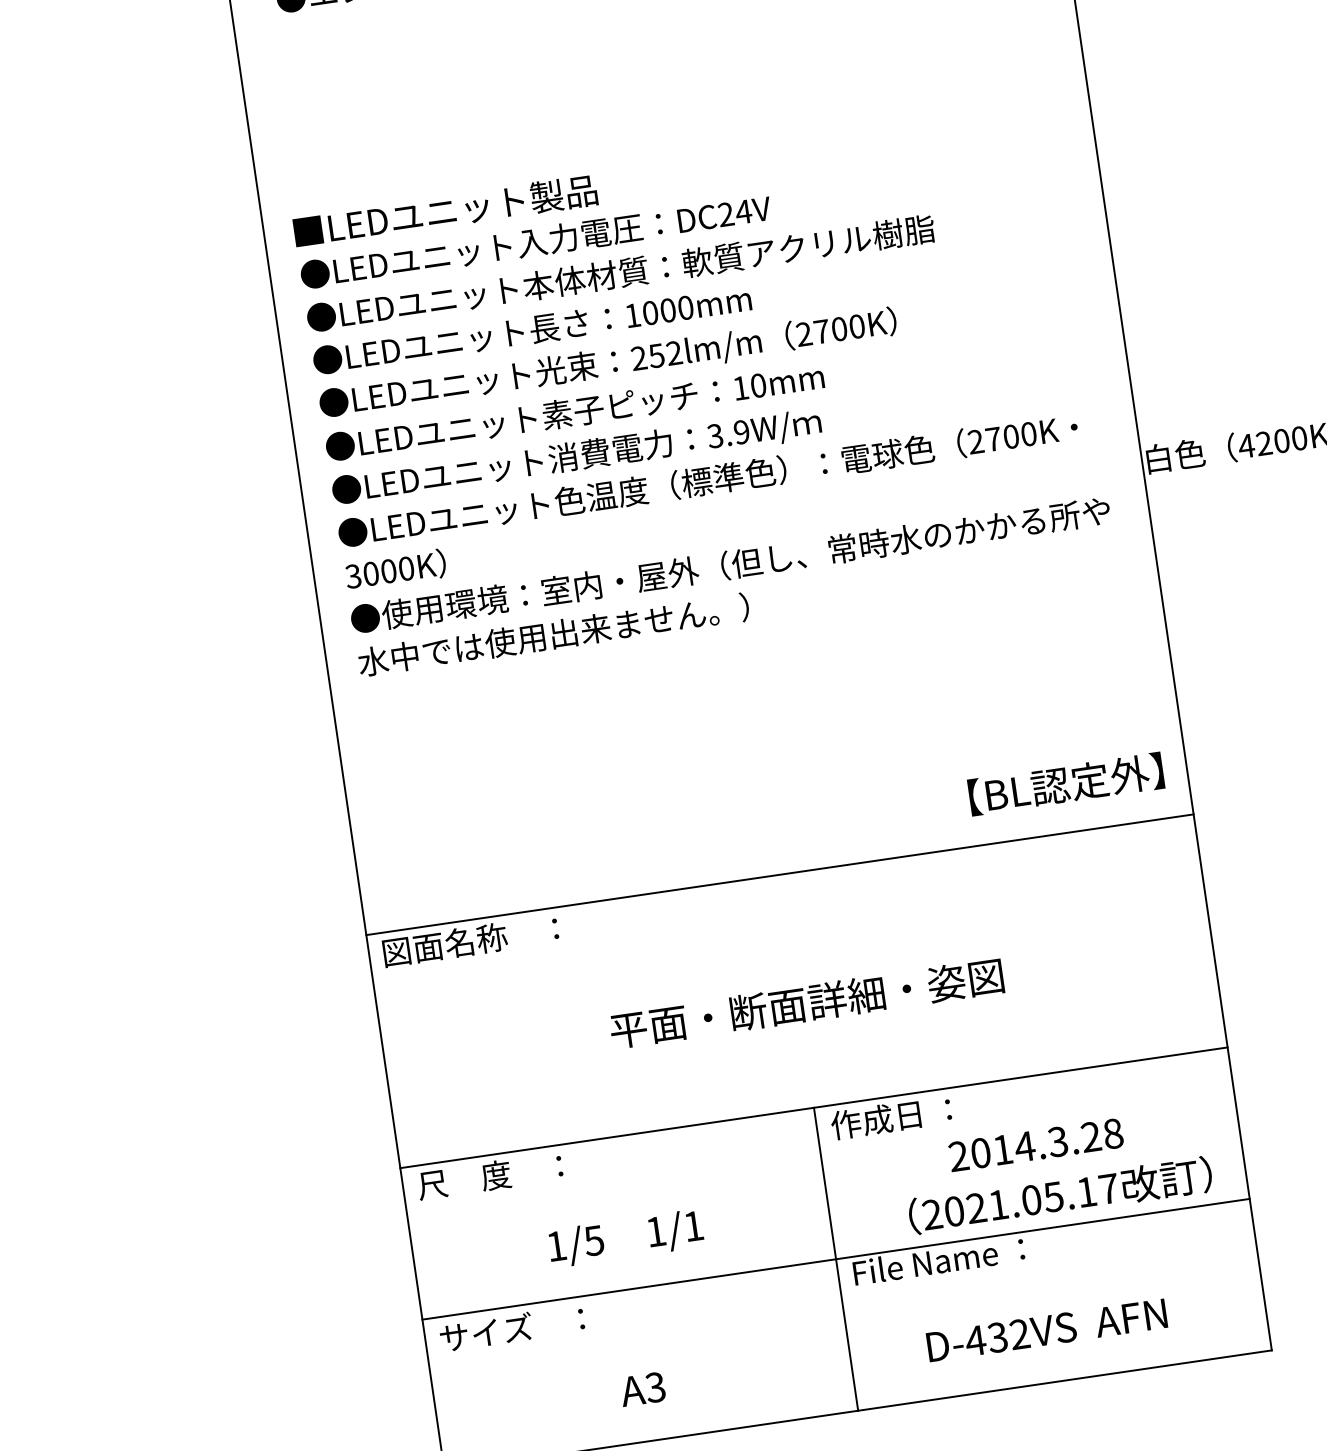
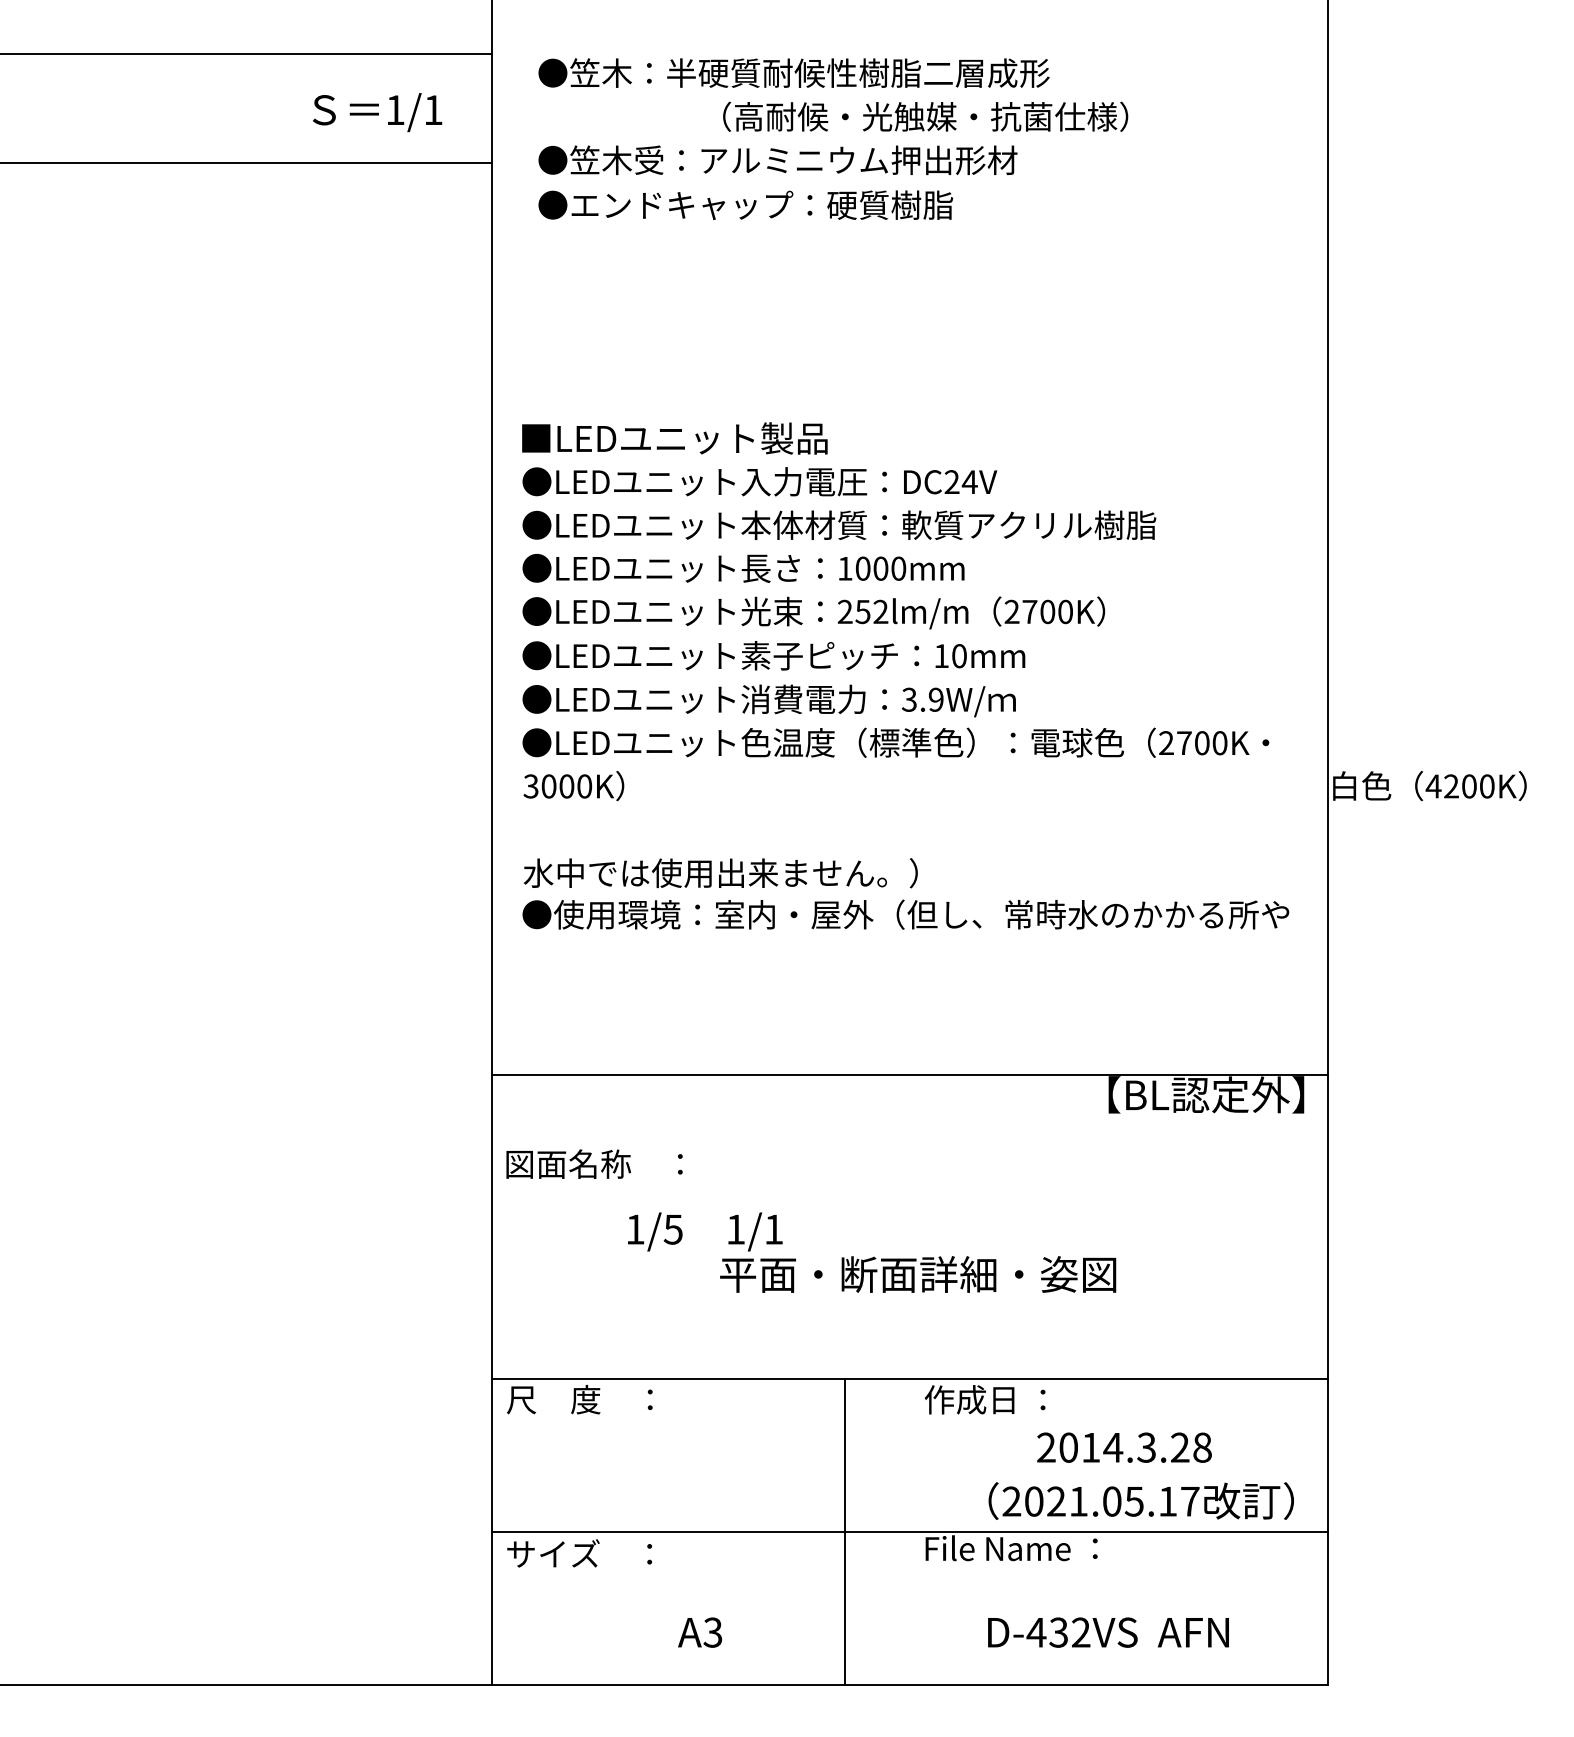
text: (730, 564) -> (905, 914), moved
line: (780, 874) -> (910, 1075), moved
text: (626, 1238) -> (705, 1231), moved
line: (836, 1258) -> (845, 1531), moved

